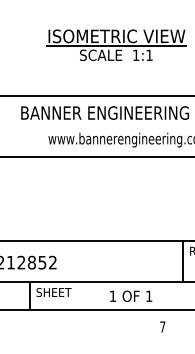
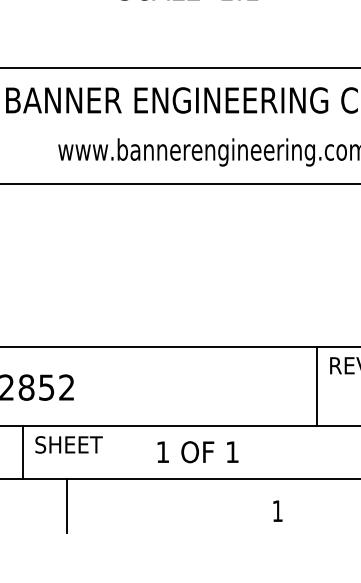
text: (131, 295) -> (198, 450), moved
line: (53, 324) -> (67, 506), added
text: (162, 326) -> (277, 510), 7 -> 1

